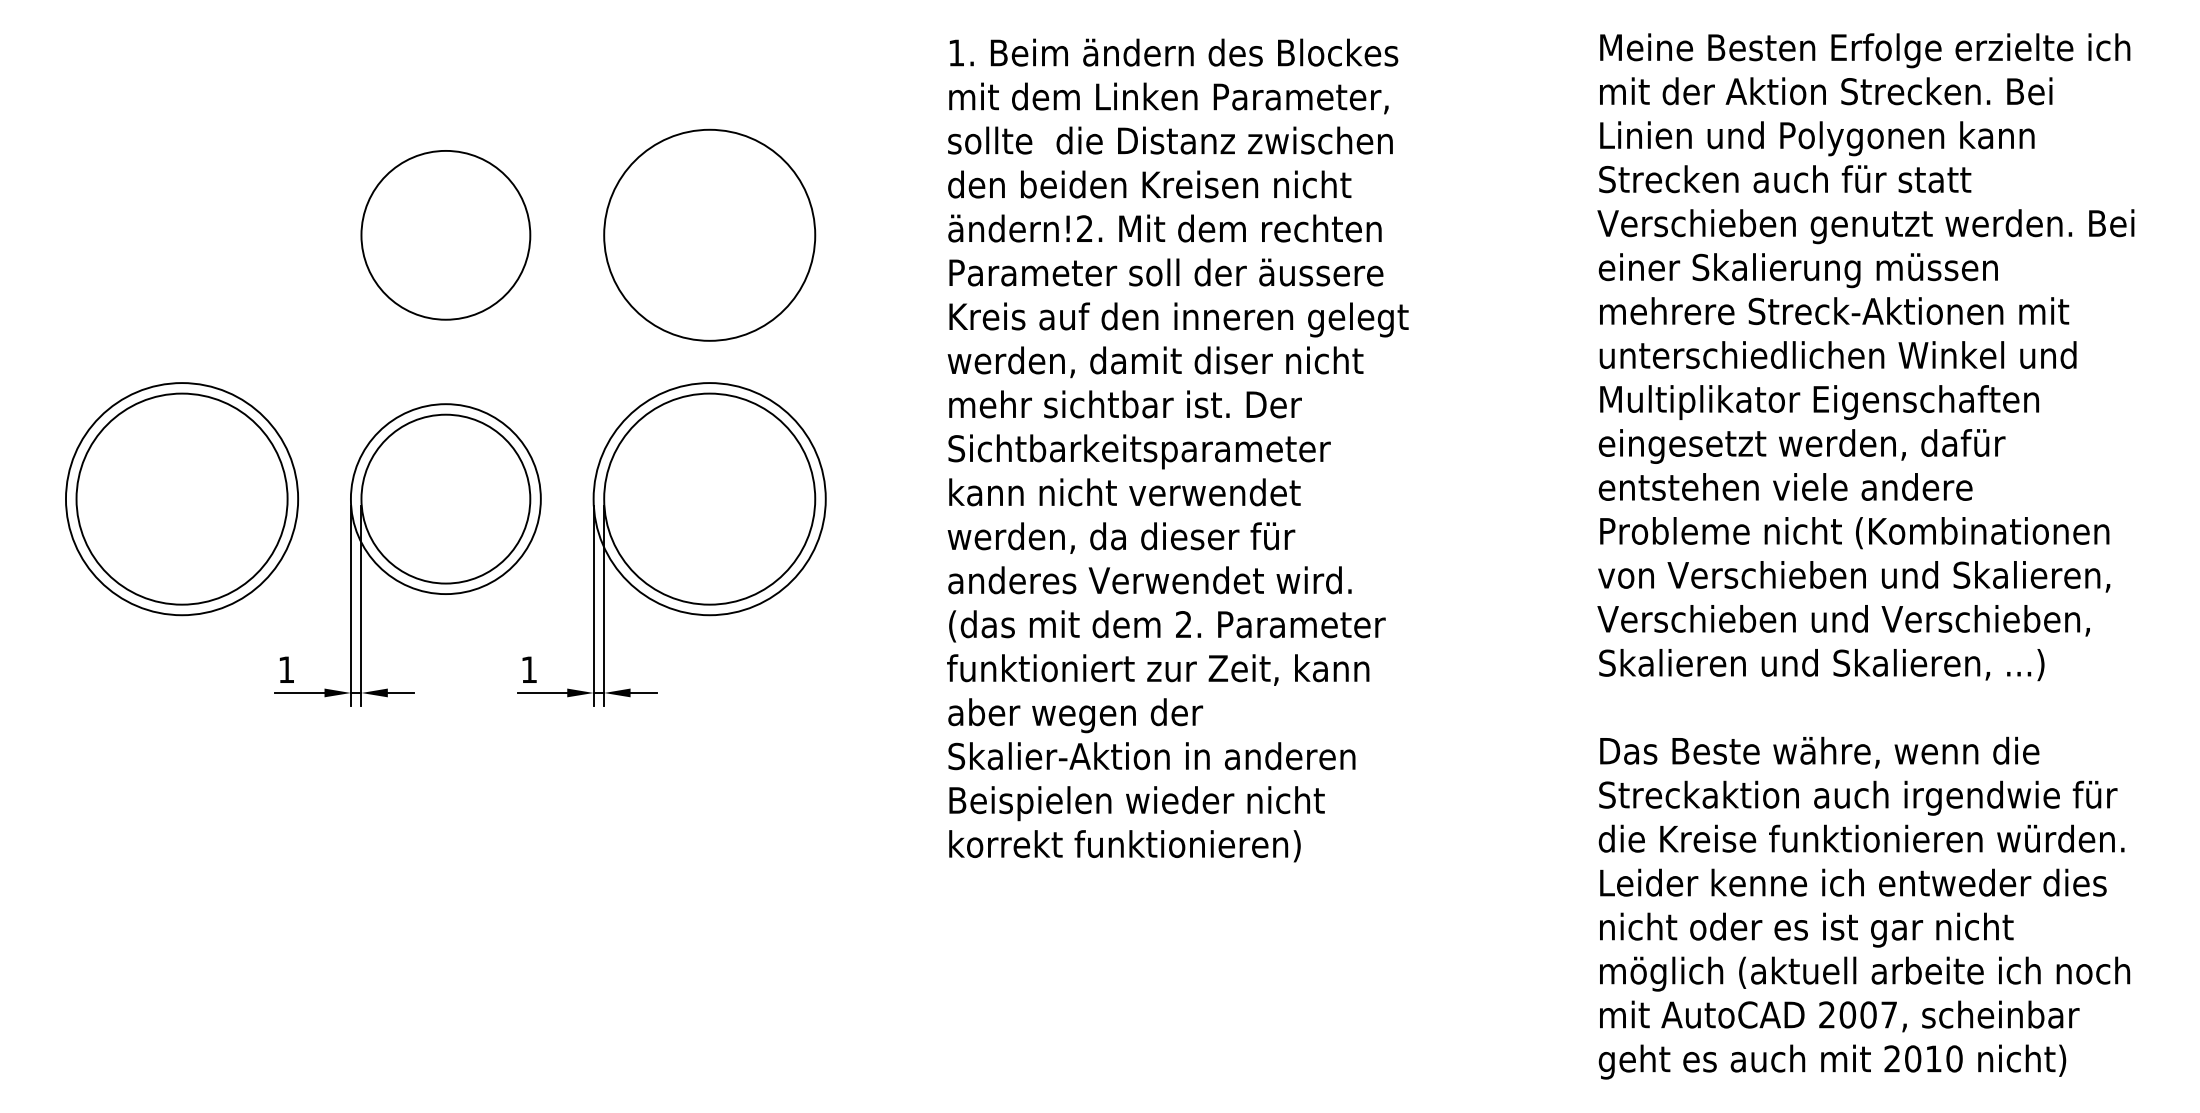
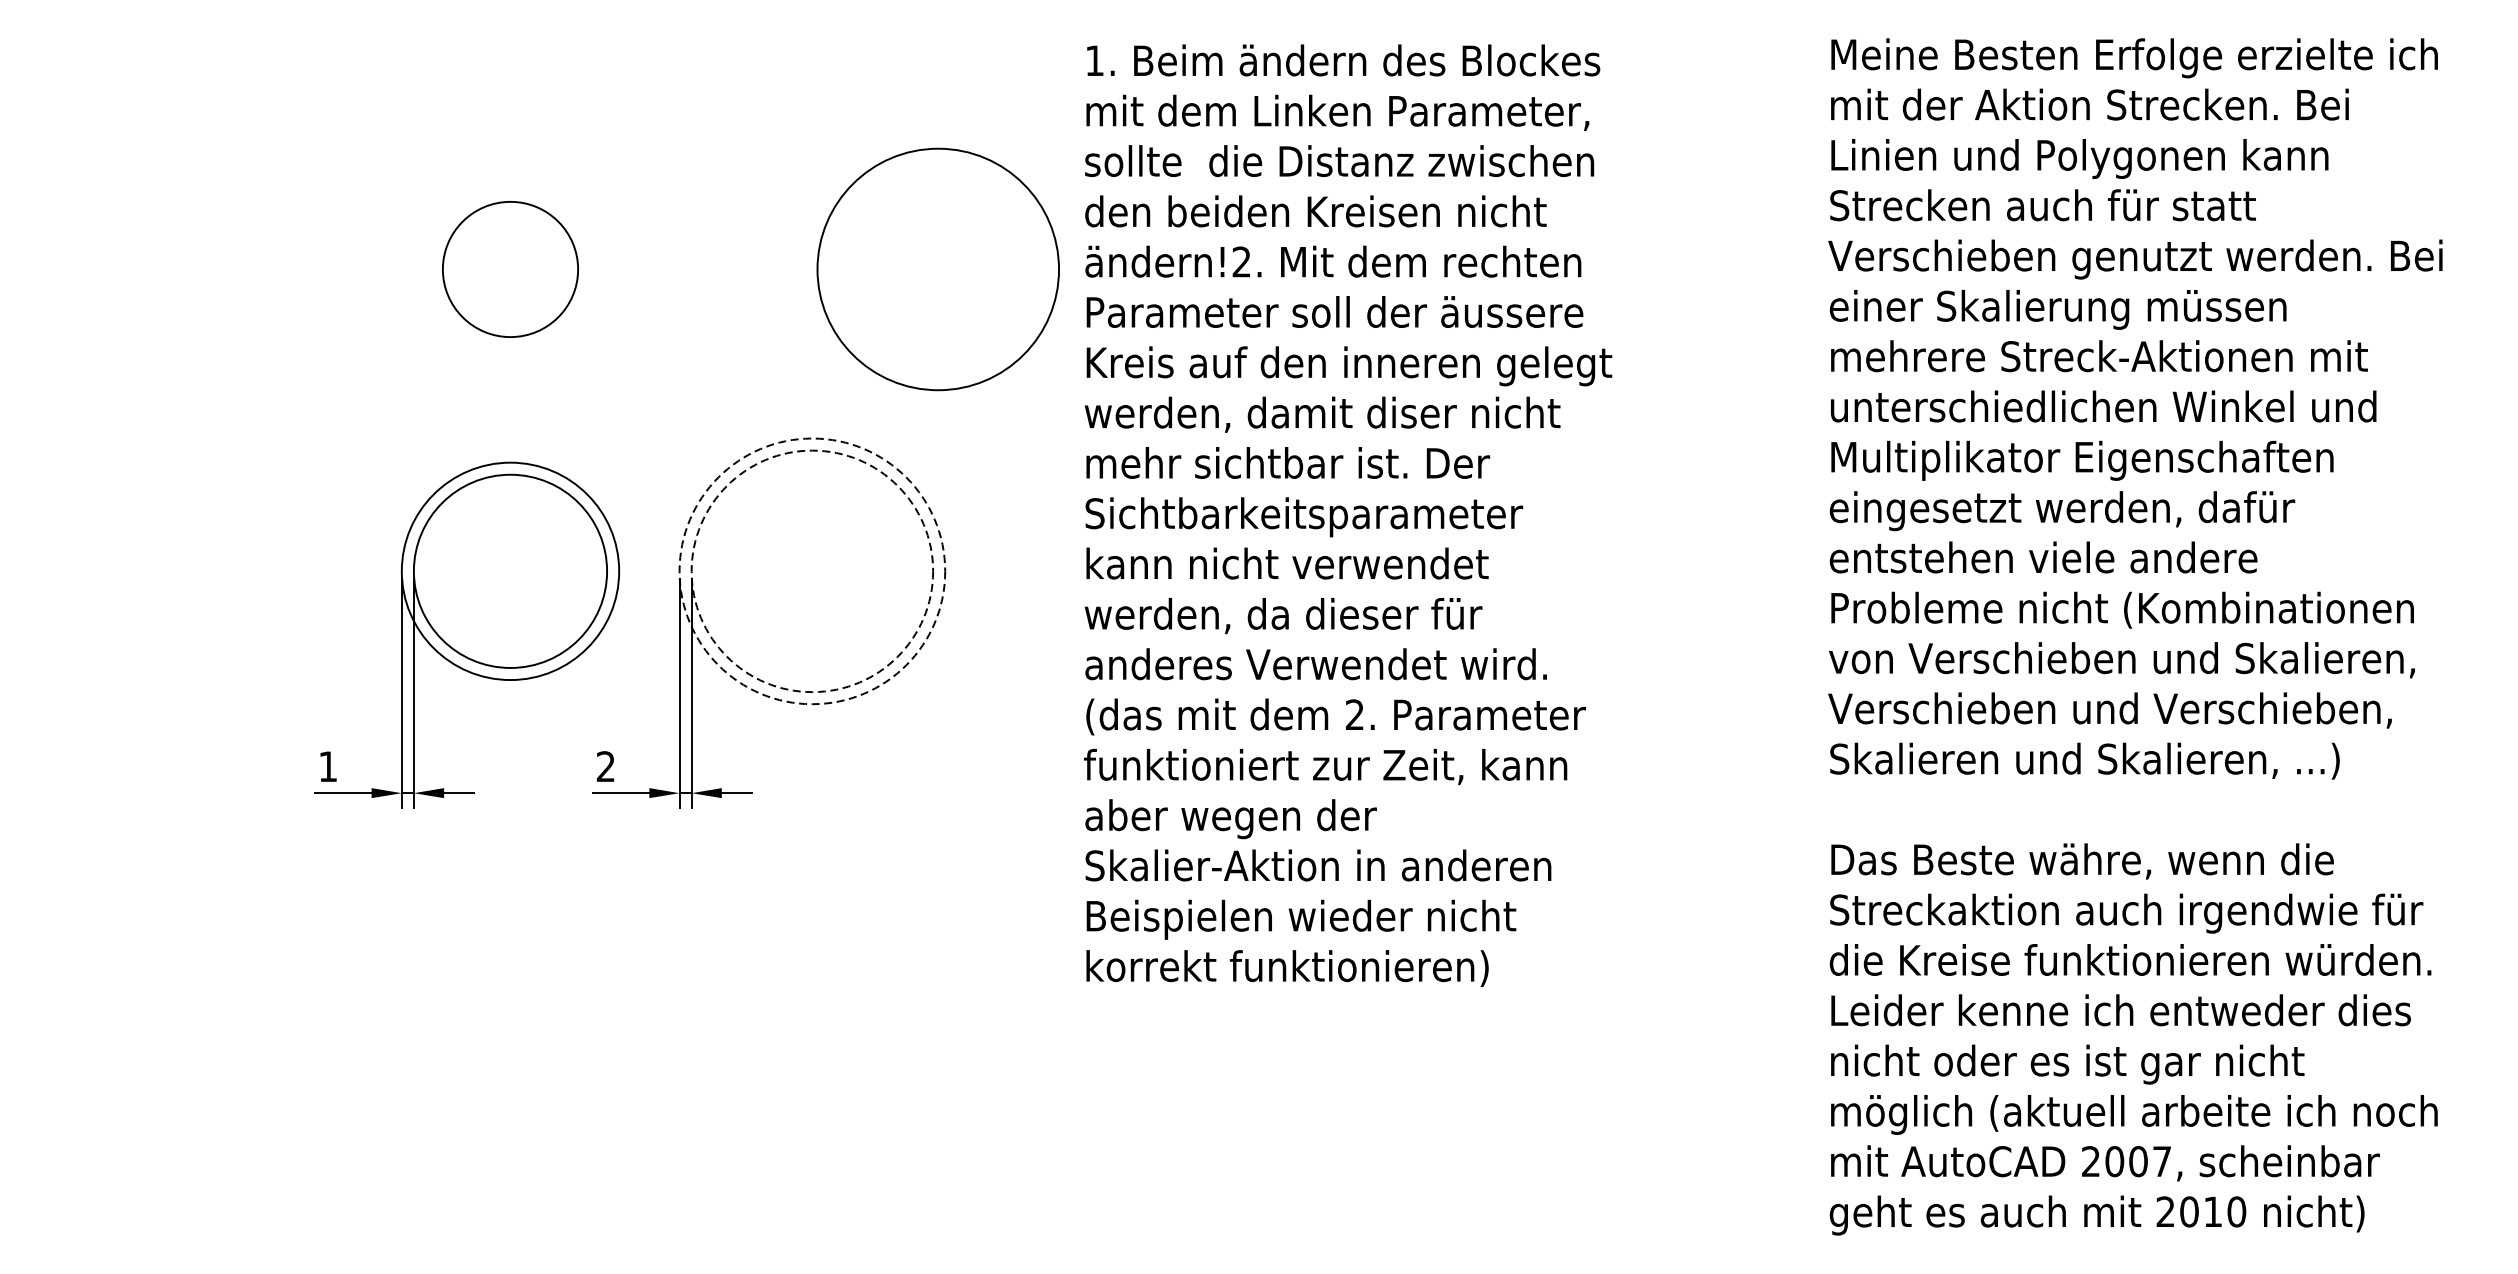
circle: (445, 234) -> (510, 268), size x0.7
circle: (709, 234) -> (938, 268), moved
circle: (709, 498) -> (812, 570), solid -> dashed
part: (181, 499) -> (207, 571), removed
circle: (709, 499) -> (812, 571), solid -> dashed
text: (528, 669) -> (605, 766), 1 -> 2

